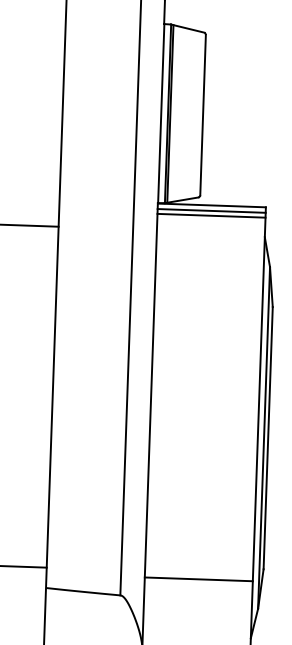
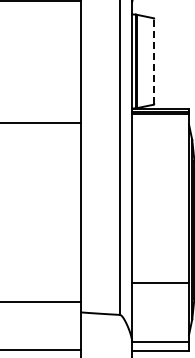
line: (203, 115) -> (154, 61), solid -> dashed
line: (198, 580) -> (160, 283), moved

